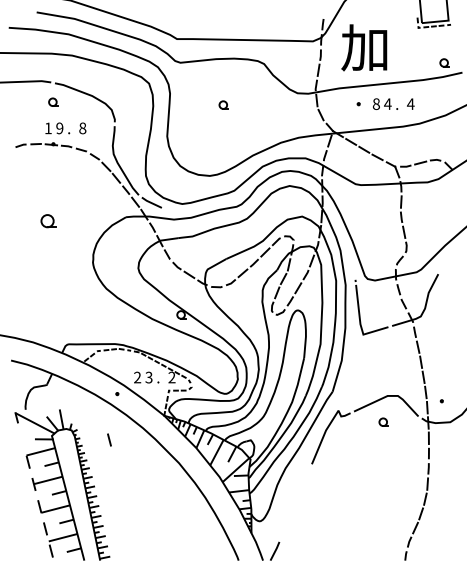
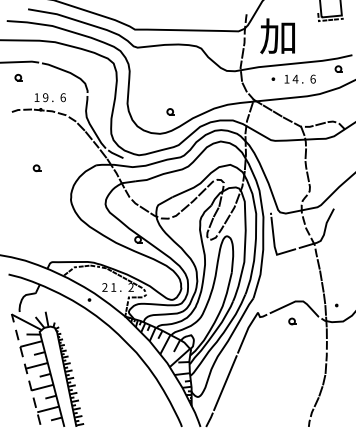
part: (444, 62) -> (338, 68), moved
part: (53, 101) -> (18, 77), moved
text: (410, 103) -> (312, 78), 4 -> 6
part: (223, 104) -> (170, 111), moved
text: (375, 104) -> (286, 79), 8 -> 1
text: (82, 128) -> (62, 97), 8 -> 6
part: (48, 220) -> (37, 167), size x0.62
text: (148, 377) -> (113, 287), 3 -> 1
line: (109, 439) -> (17, 334), moved
line: (295, 502) -> (225, 382), added

